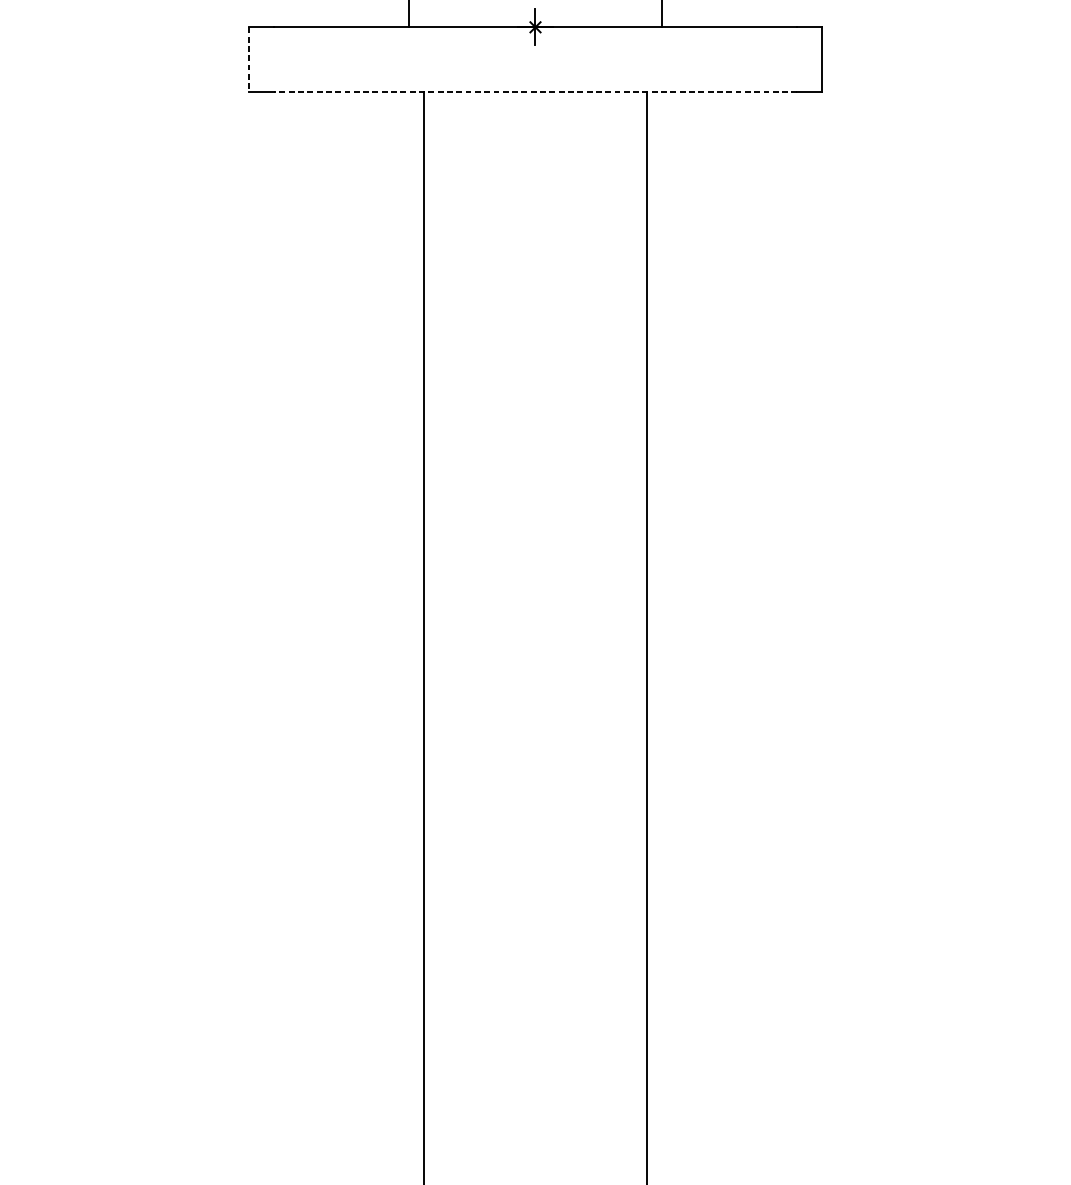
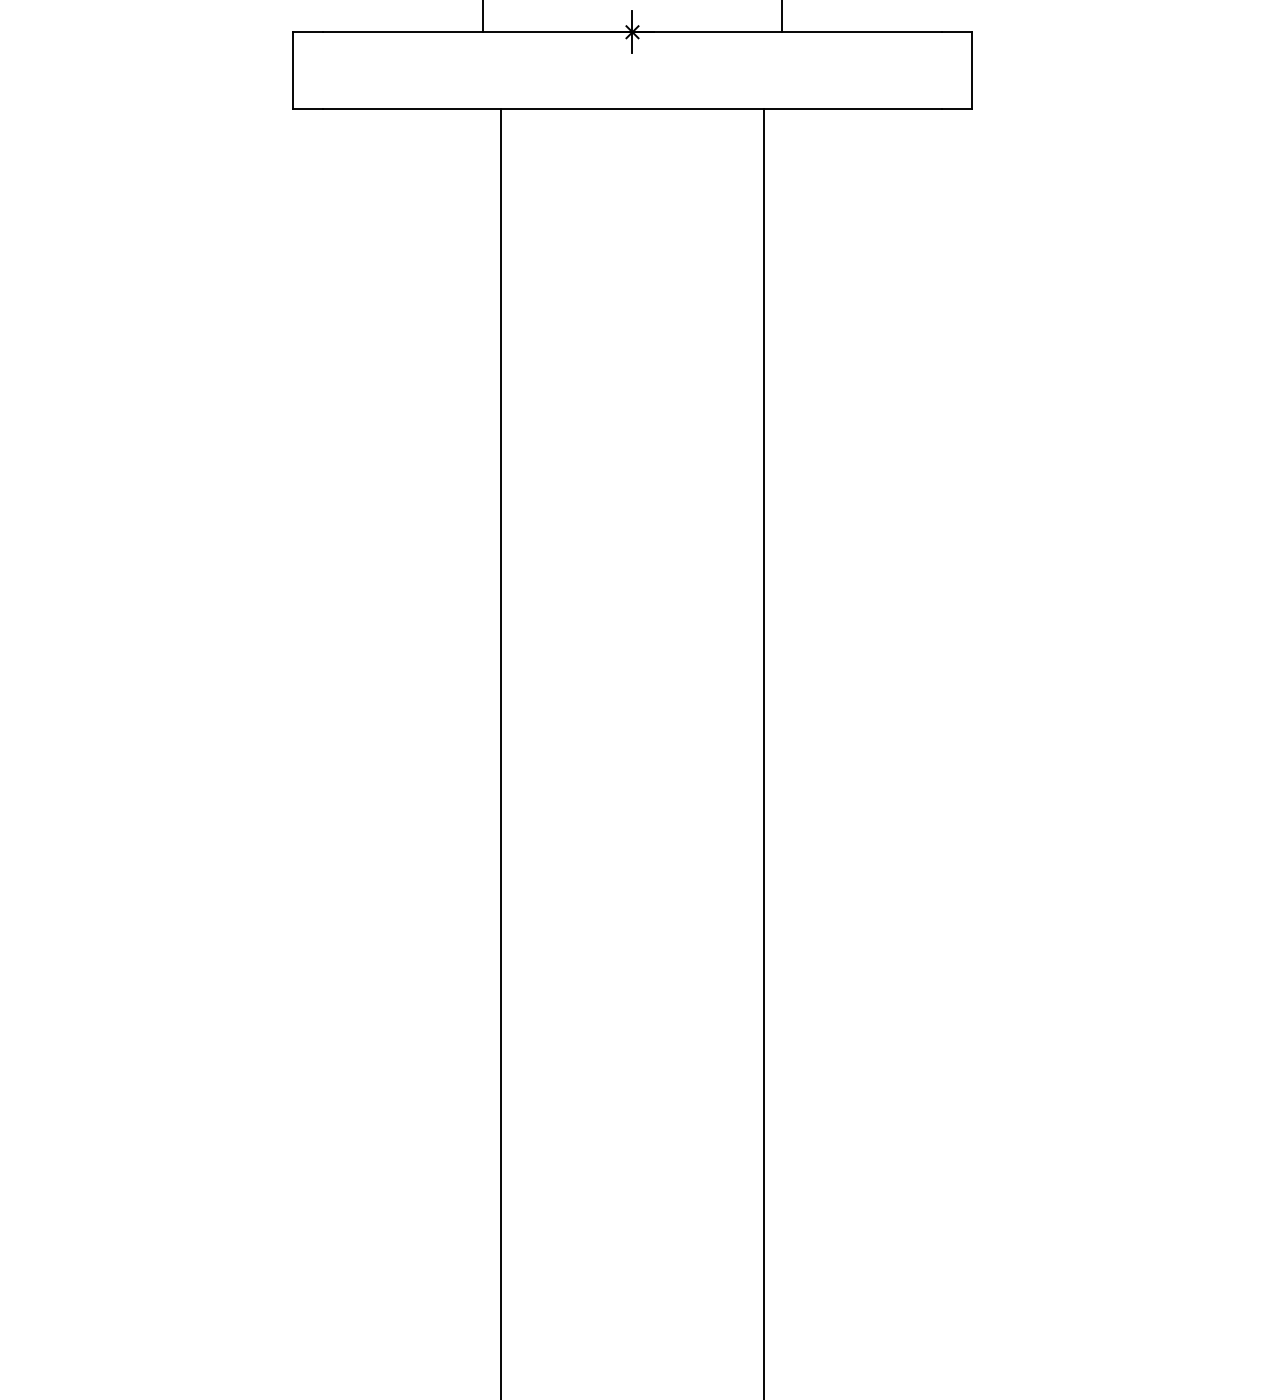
line: (248, 59) -> (293, 70), dashed -> solid
line: (534, 91) -> (631, 108), dashed -> solid

